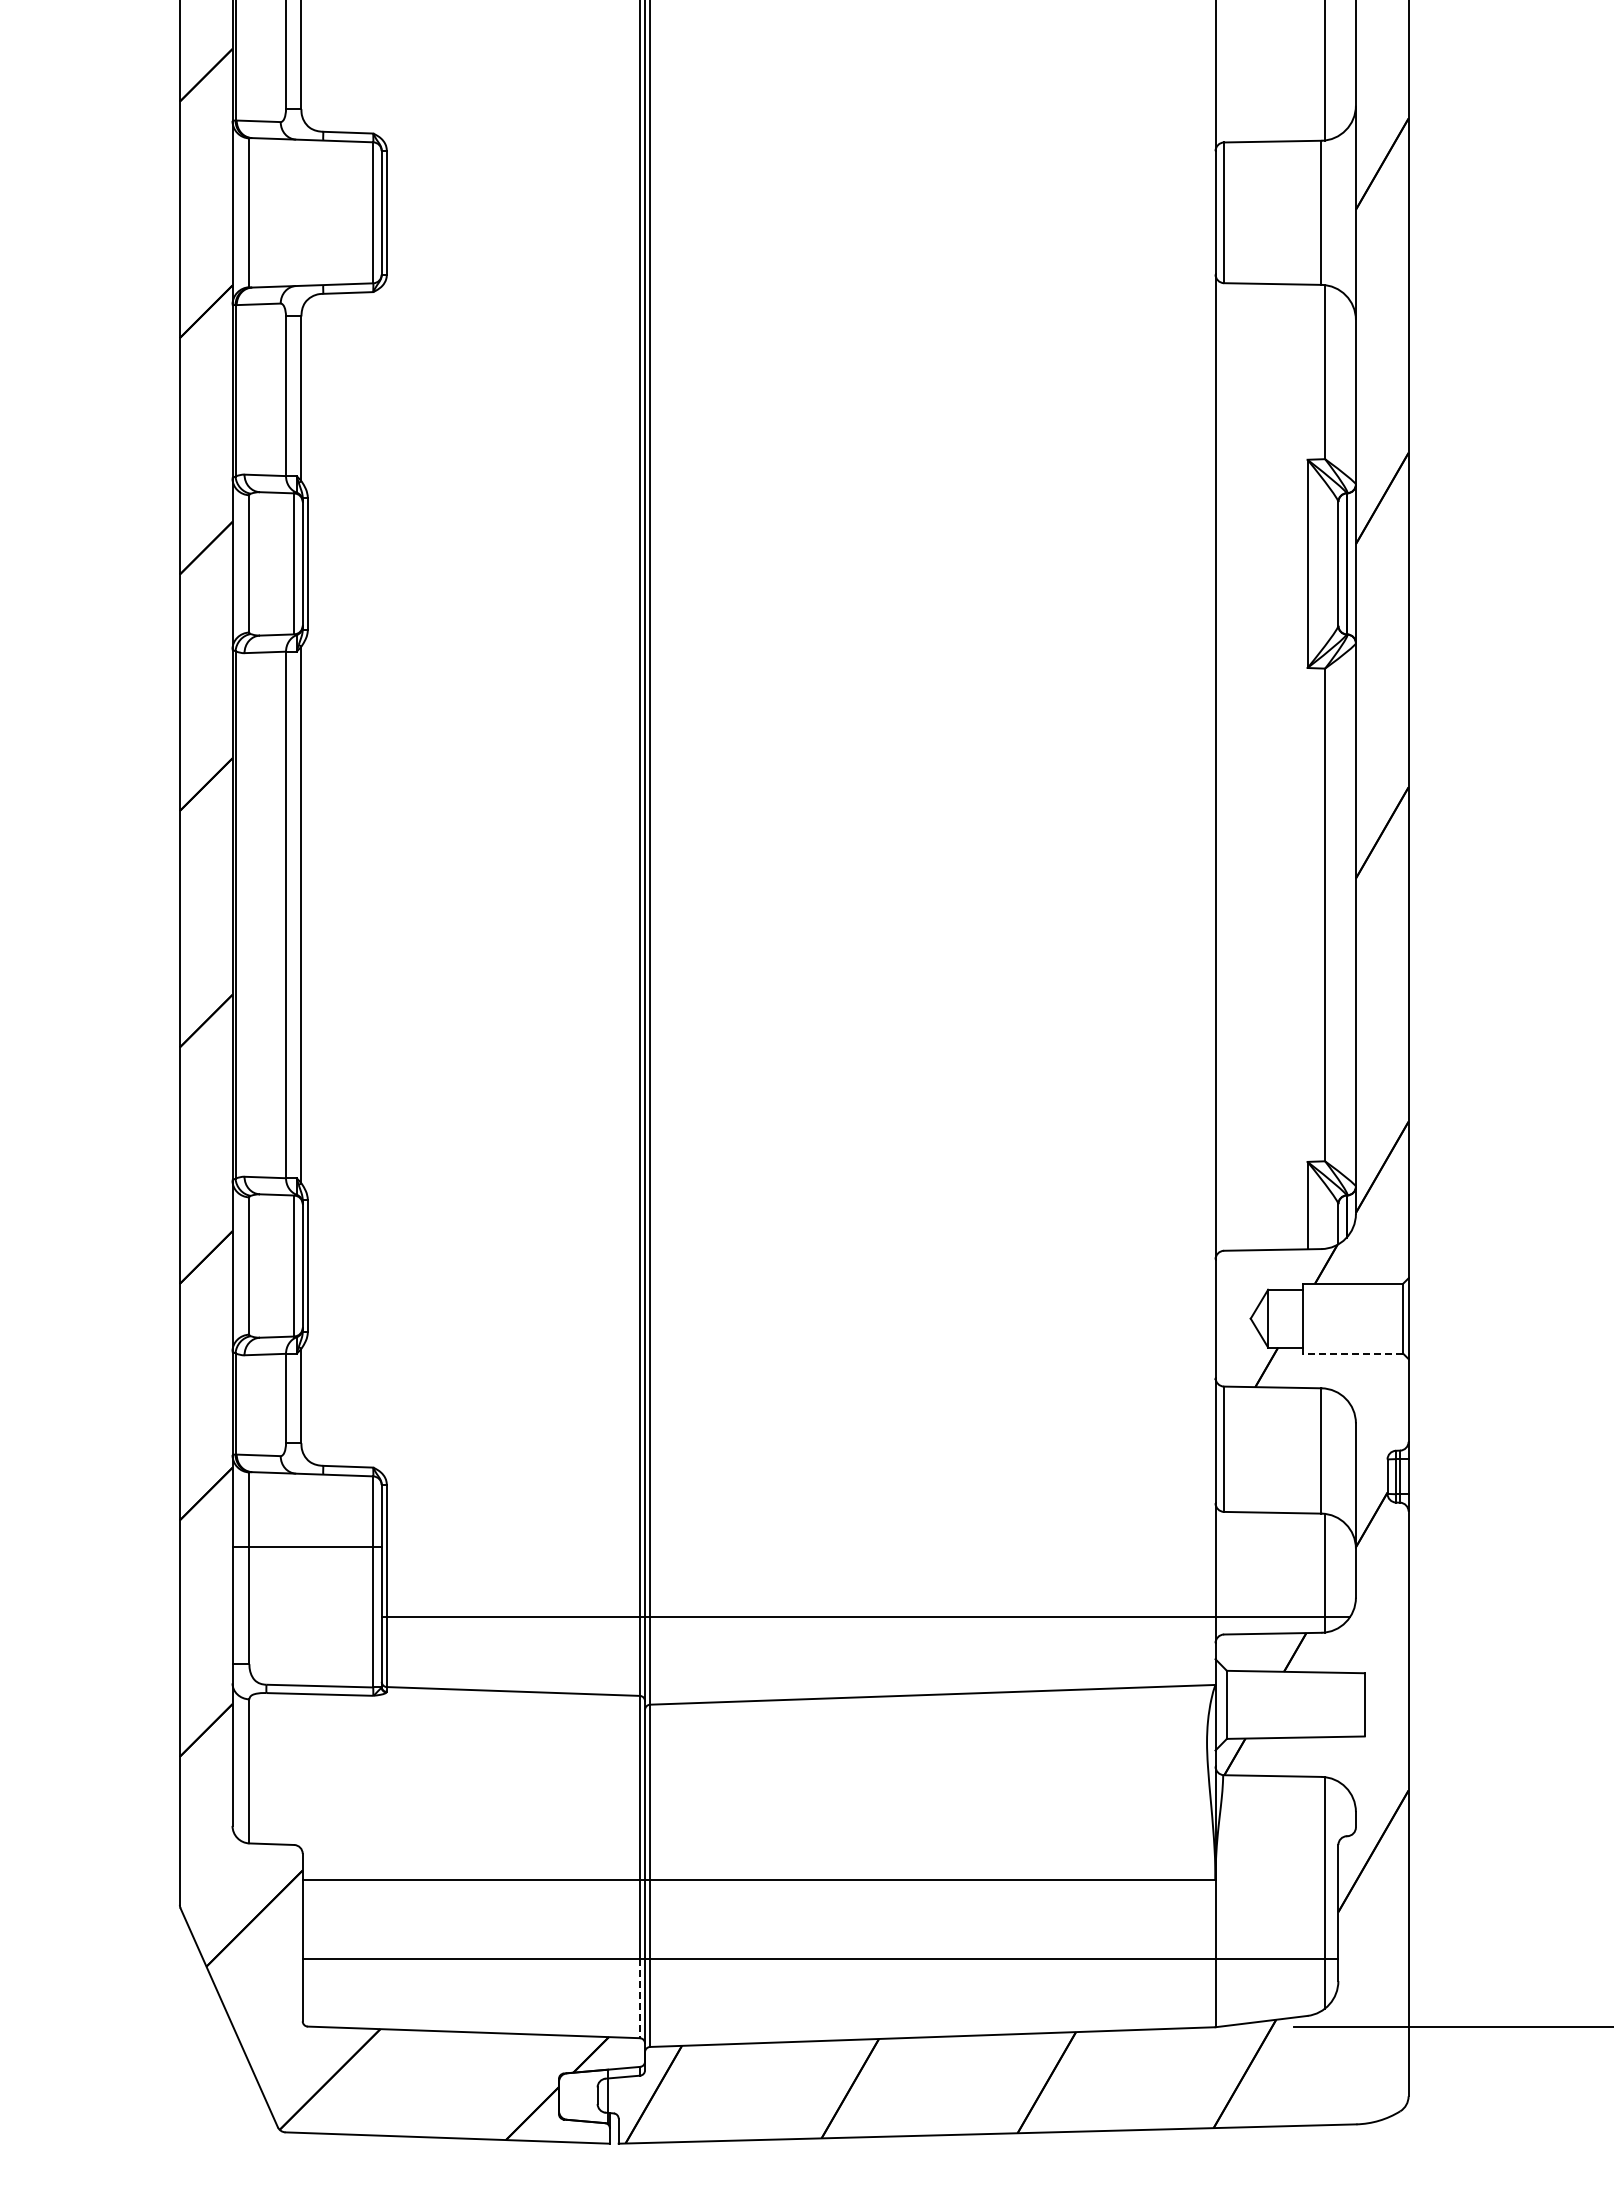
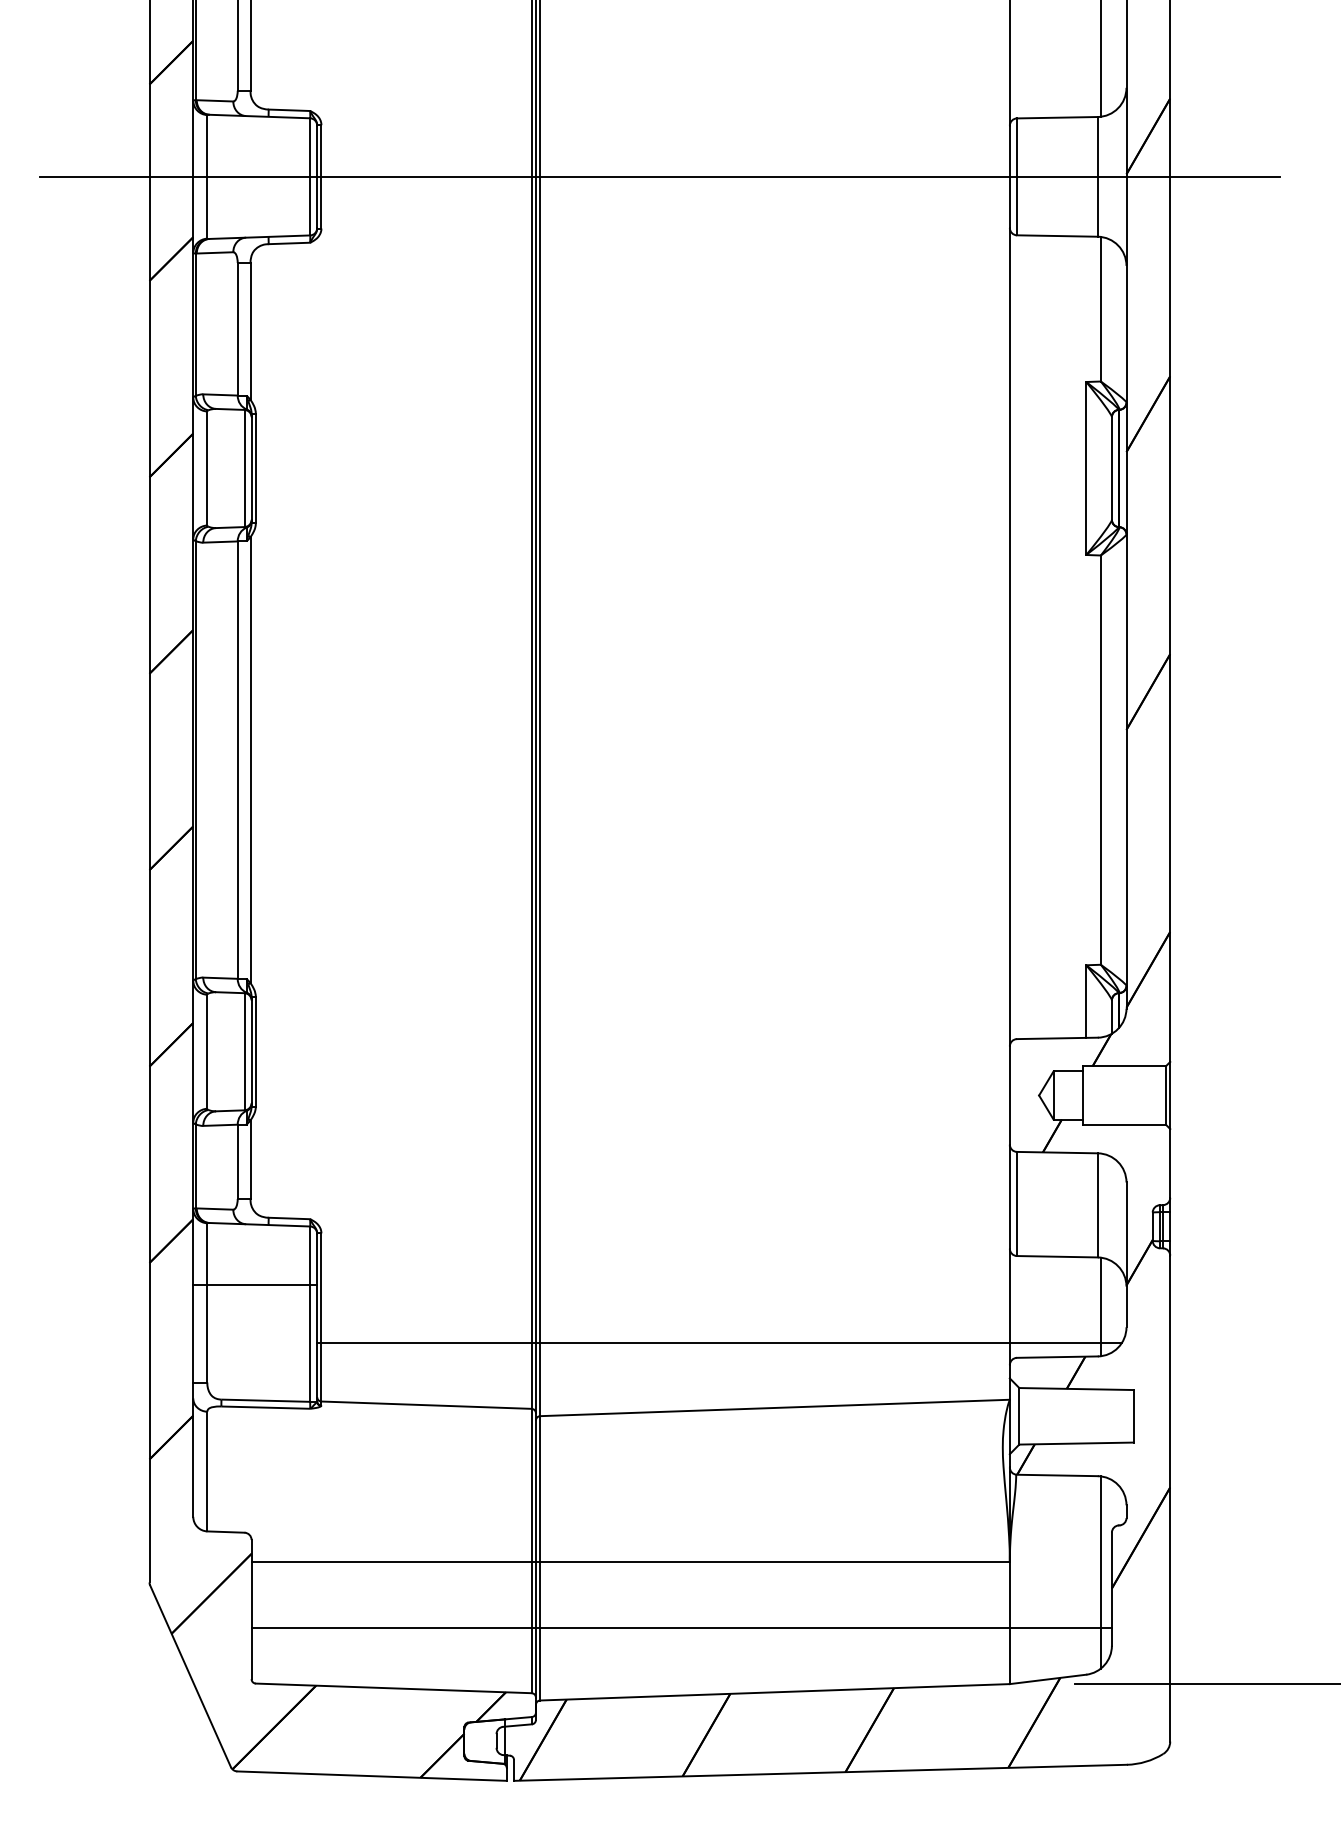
line: (794, 212) -> (660, 176), added
line: (1352, 1353) -> (1123, 1124), dashed -> solid
line: (639, 1999) -> (531, 1661), dashed -> solid

